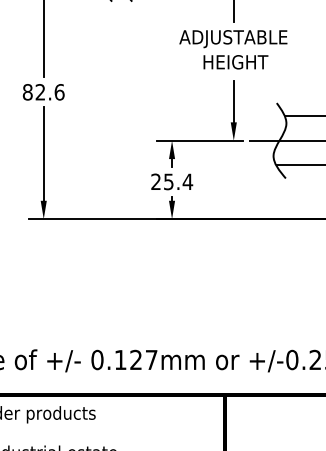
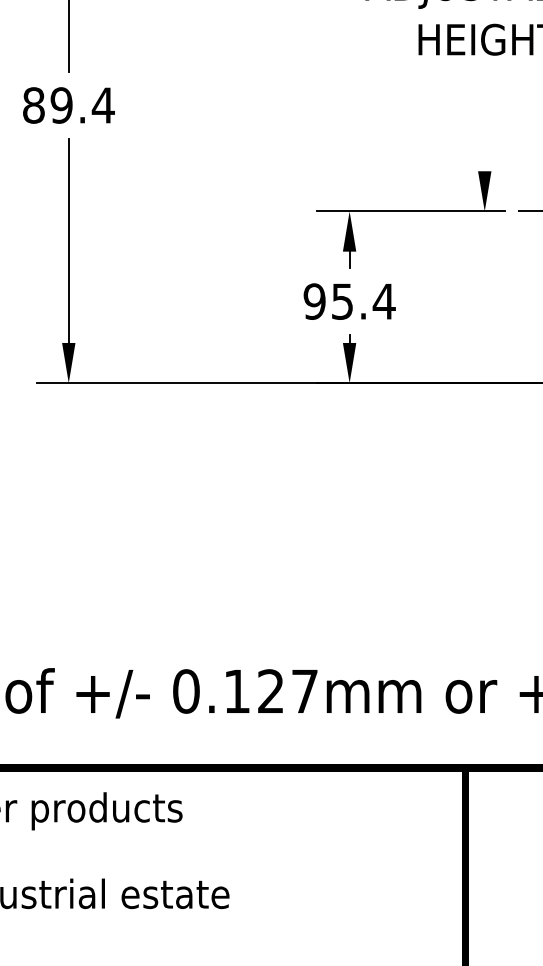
text: (49, 92) -> (81, 105), 82.6 -> 89.4
line: (233, 101) -> (484, 125), removed
text: (156, 181) -> (315, 300), 25.4 -> 95.4

